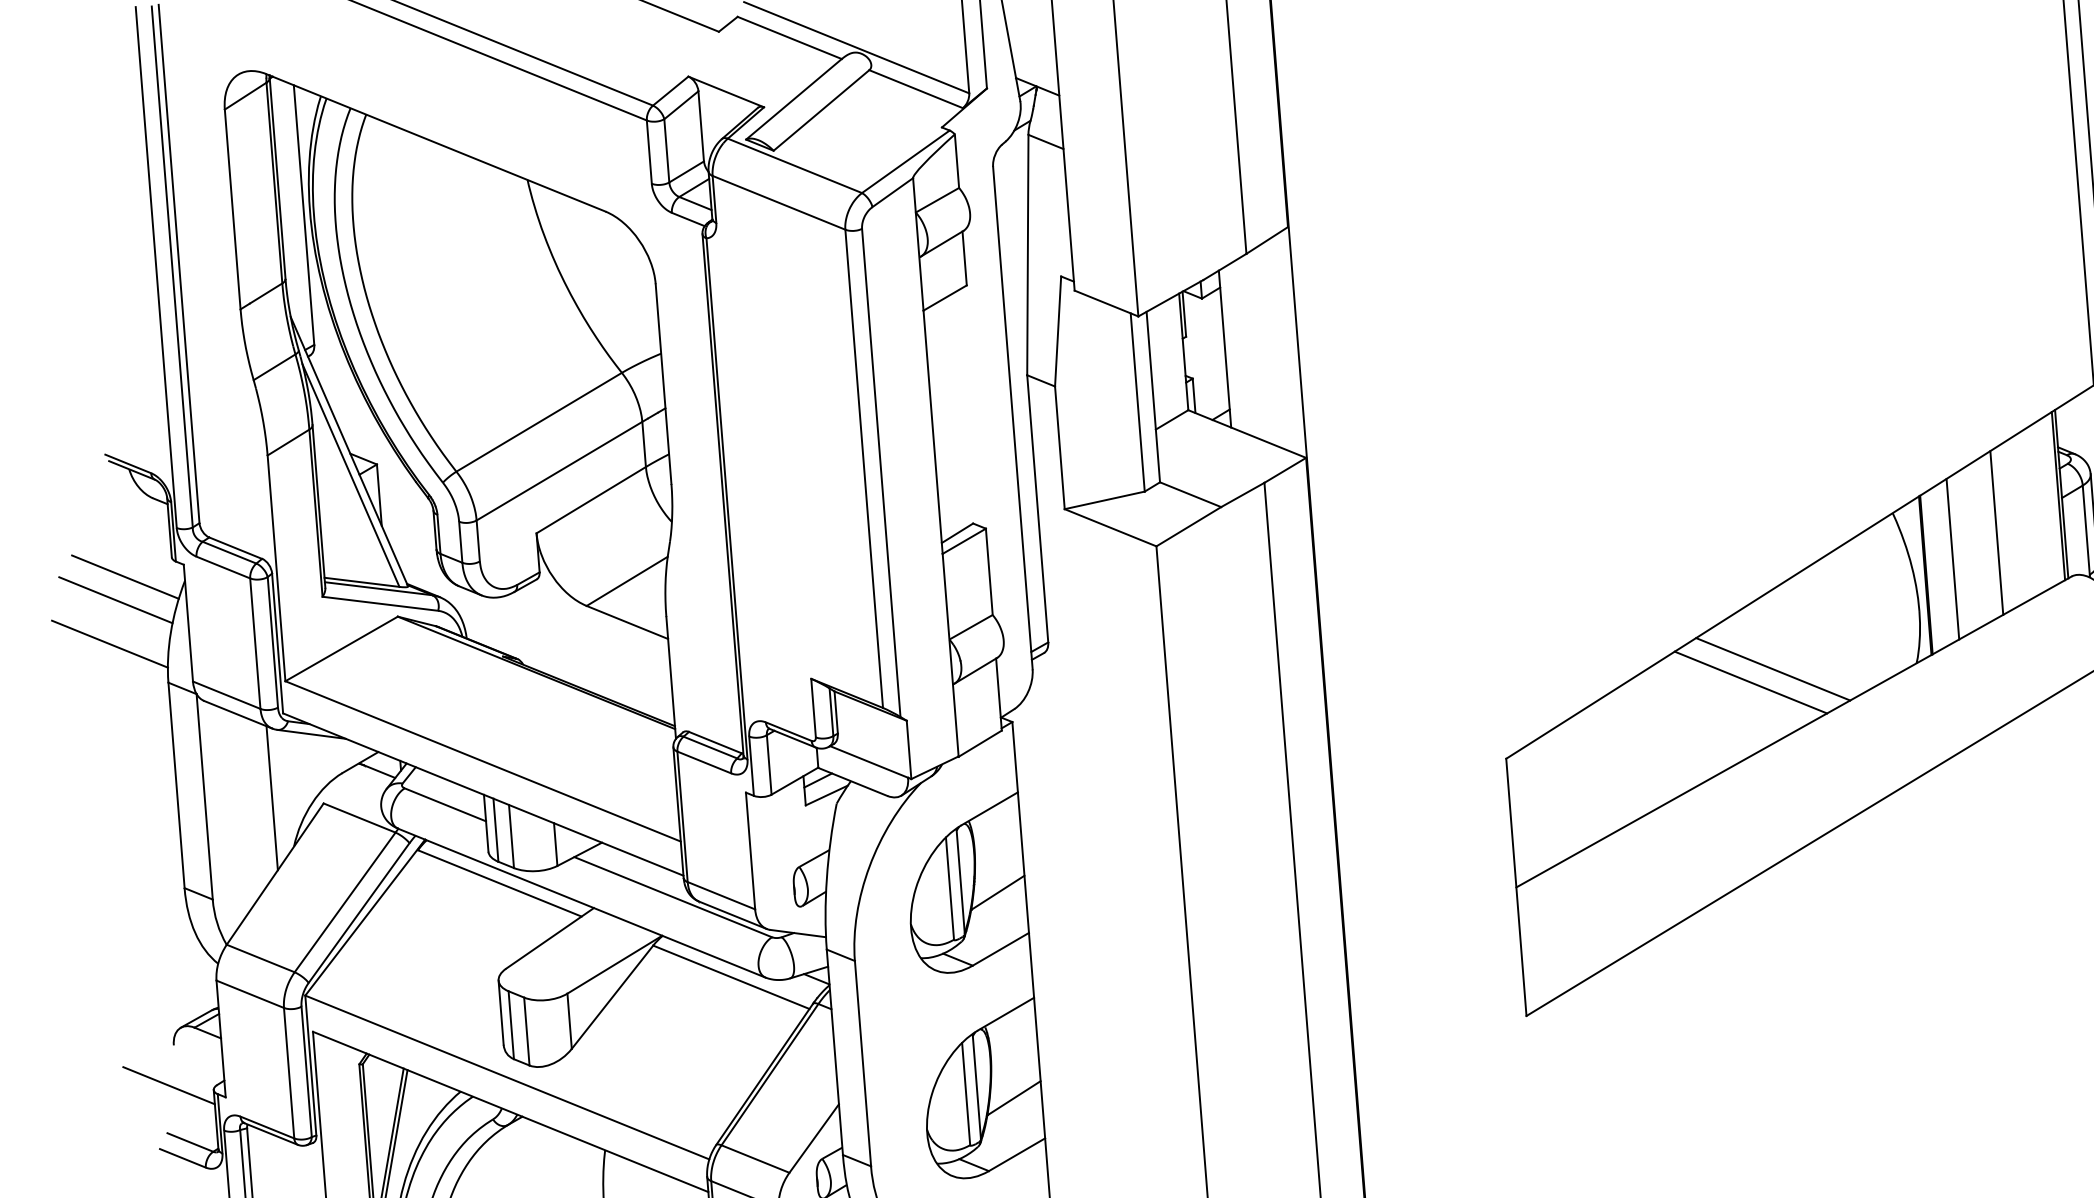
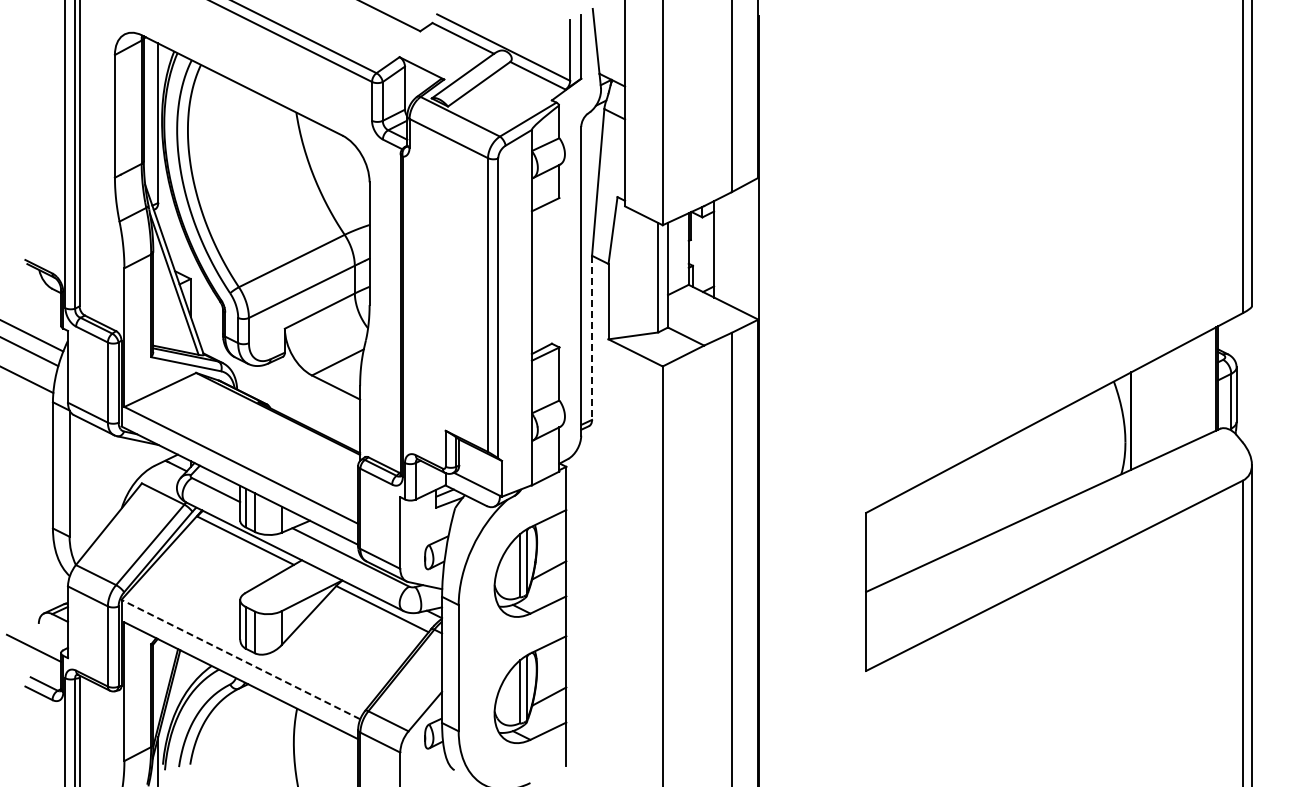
line: (1038, 509) -> (592, 338), solid -> dashed
line: (1996, 532) -> (1176, 398), removed
line: (1953, 559) -> (1148, 412), removed
line: (1771, 668) -> (1032, 470), removed
line: (1751, 681) -> (1019, 477), removed
line: (271, 797) -> (110, 477), removed
line: (506, 1077) -> (240, 659), solid -> dashed

